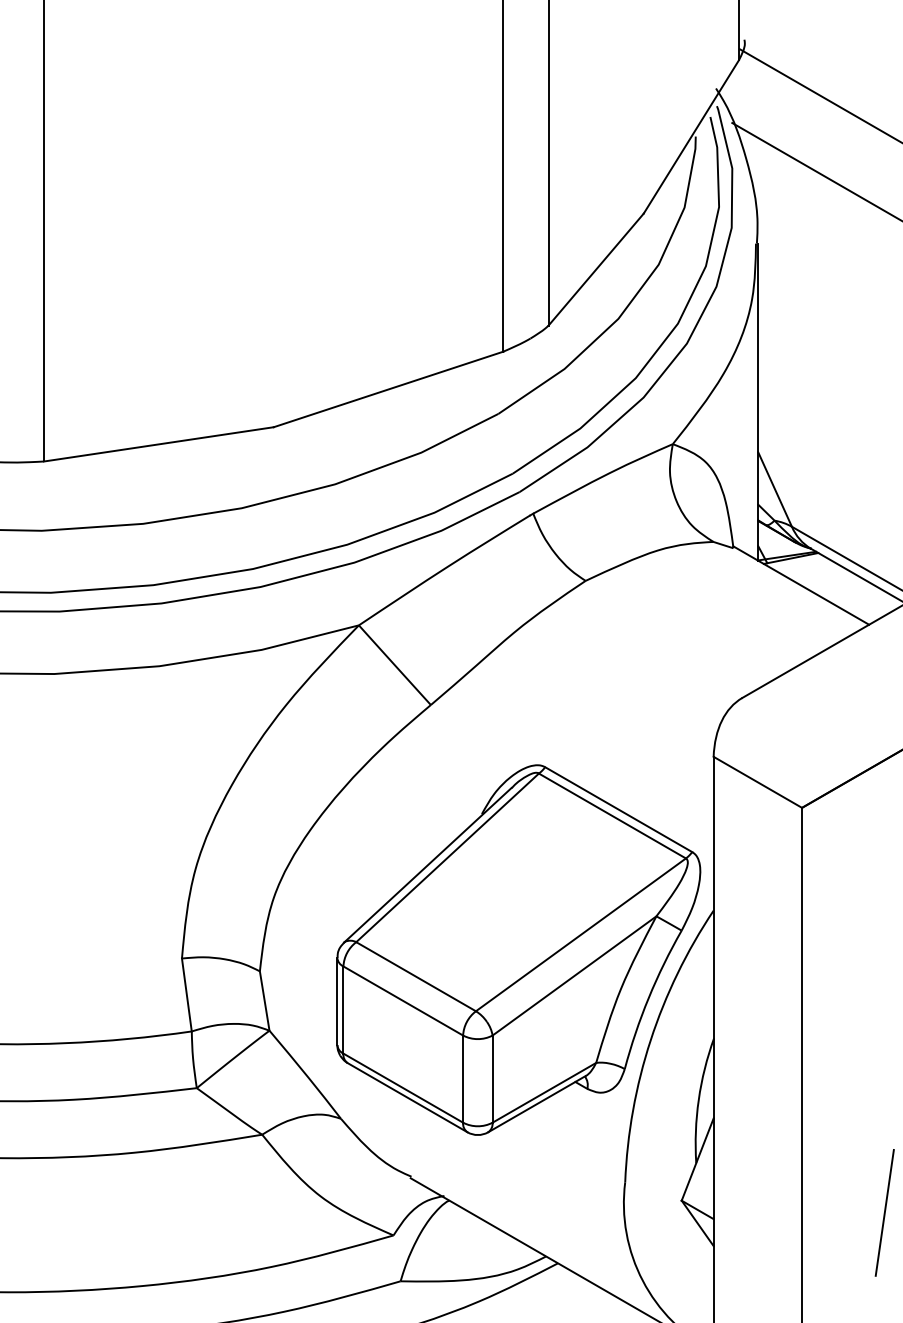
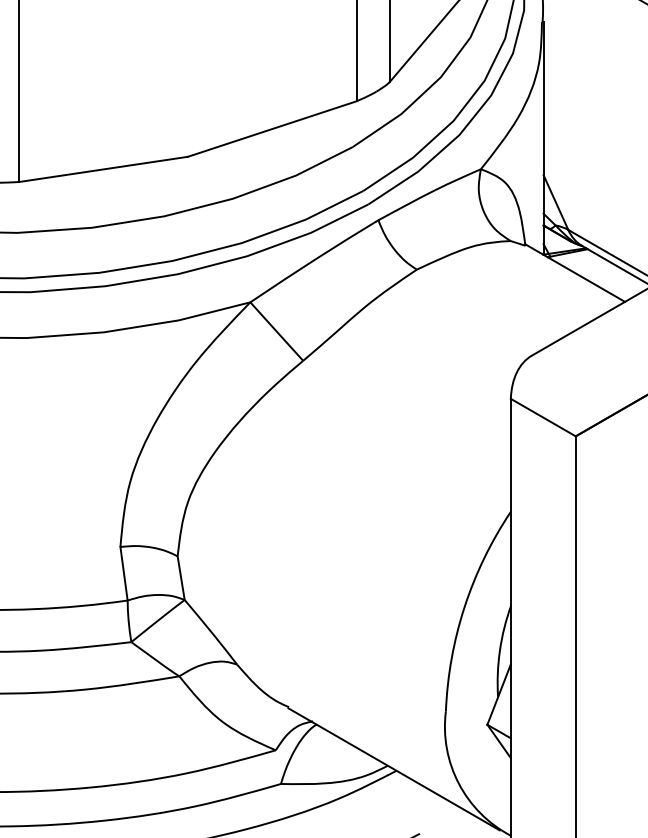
part: (518, 949) -> (367, 540), removed
line: (884, 1212) -> (636, 733), removed

